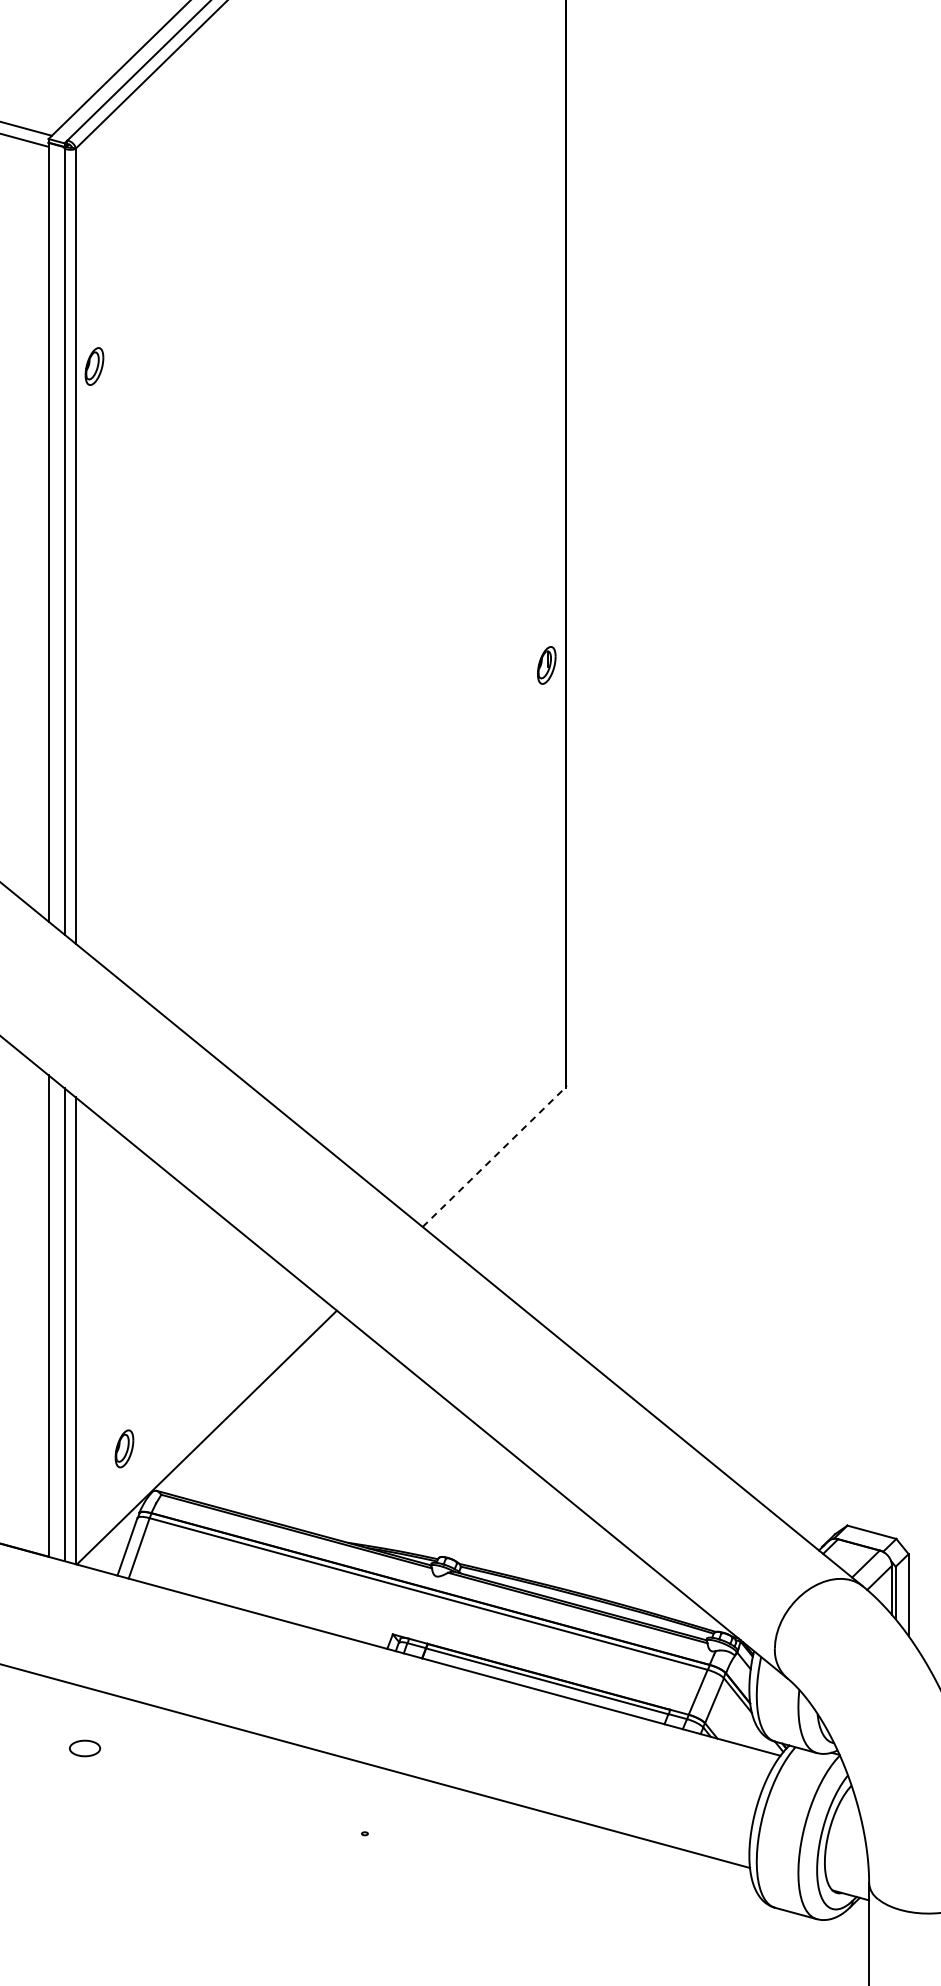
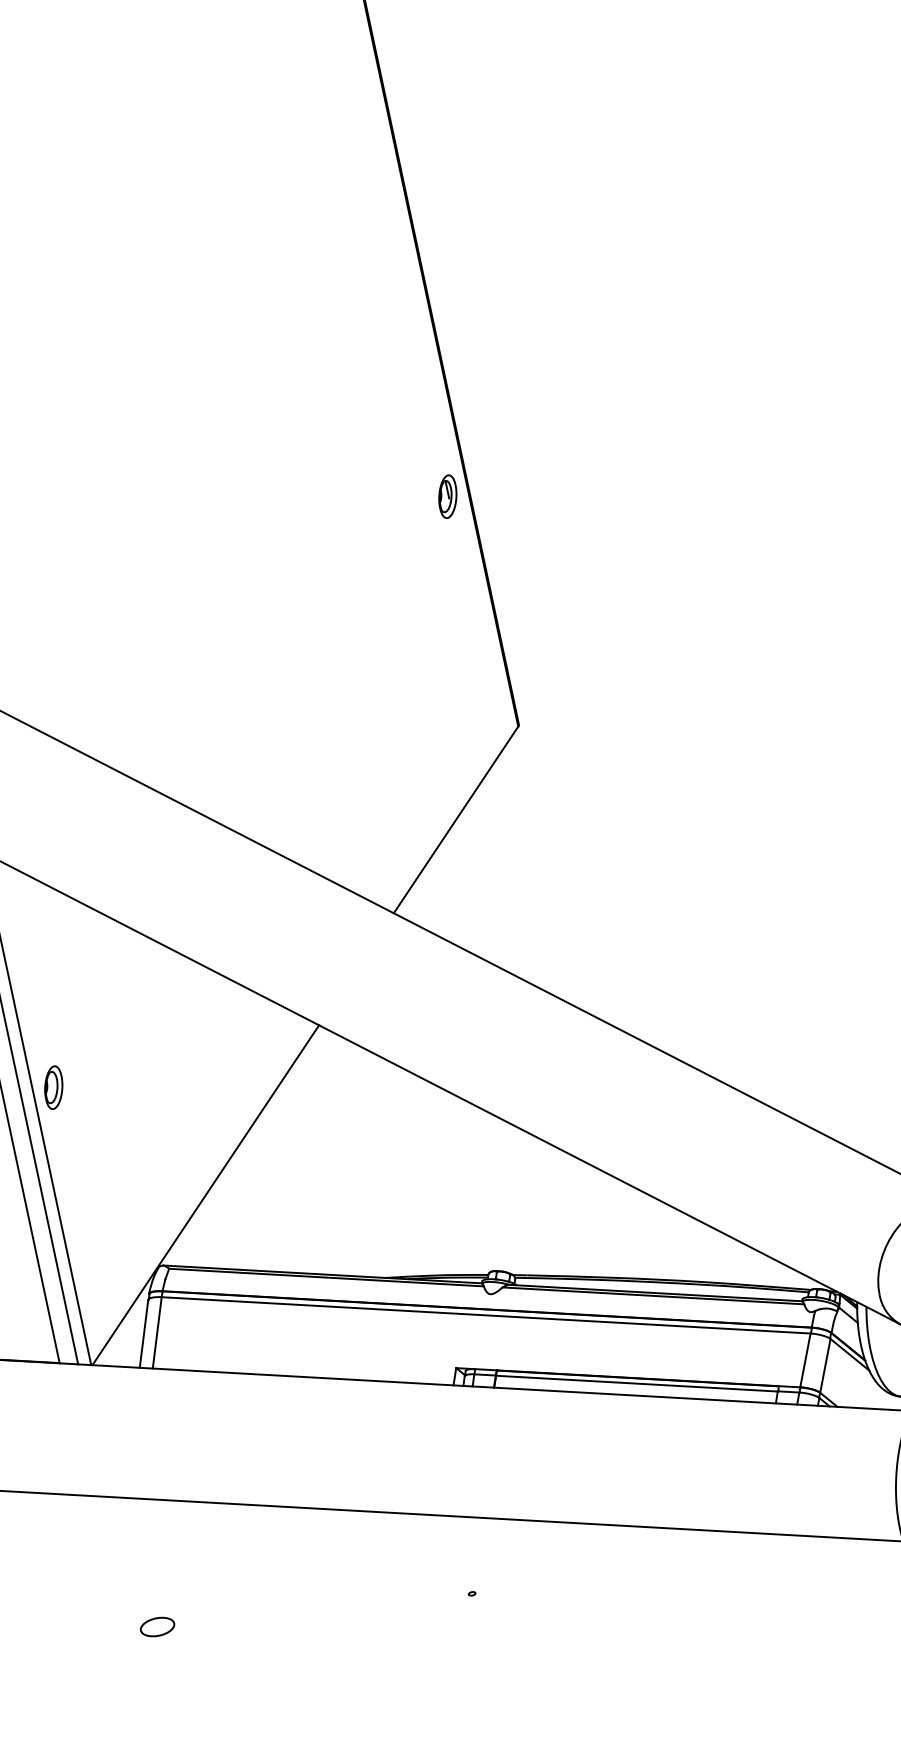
part: (546, 665) -> (447, 496), moved
line: (494, 1157) -> (456, 820), dashed -> solid
part: (124, 1448) -> (53, 1087), moved
part: (85, 1748) -> (158, 1626), moved

